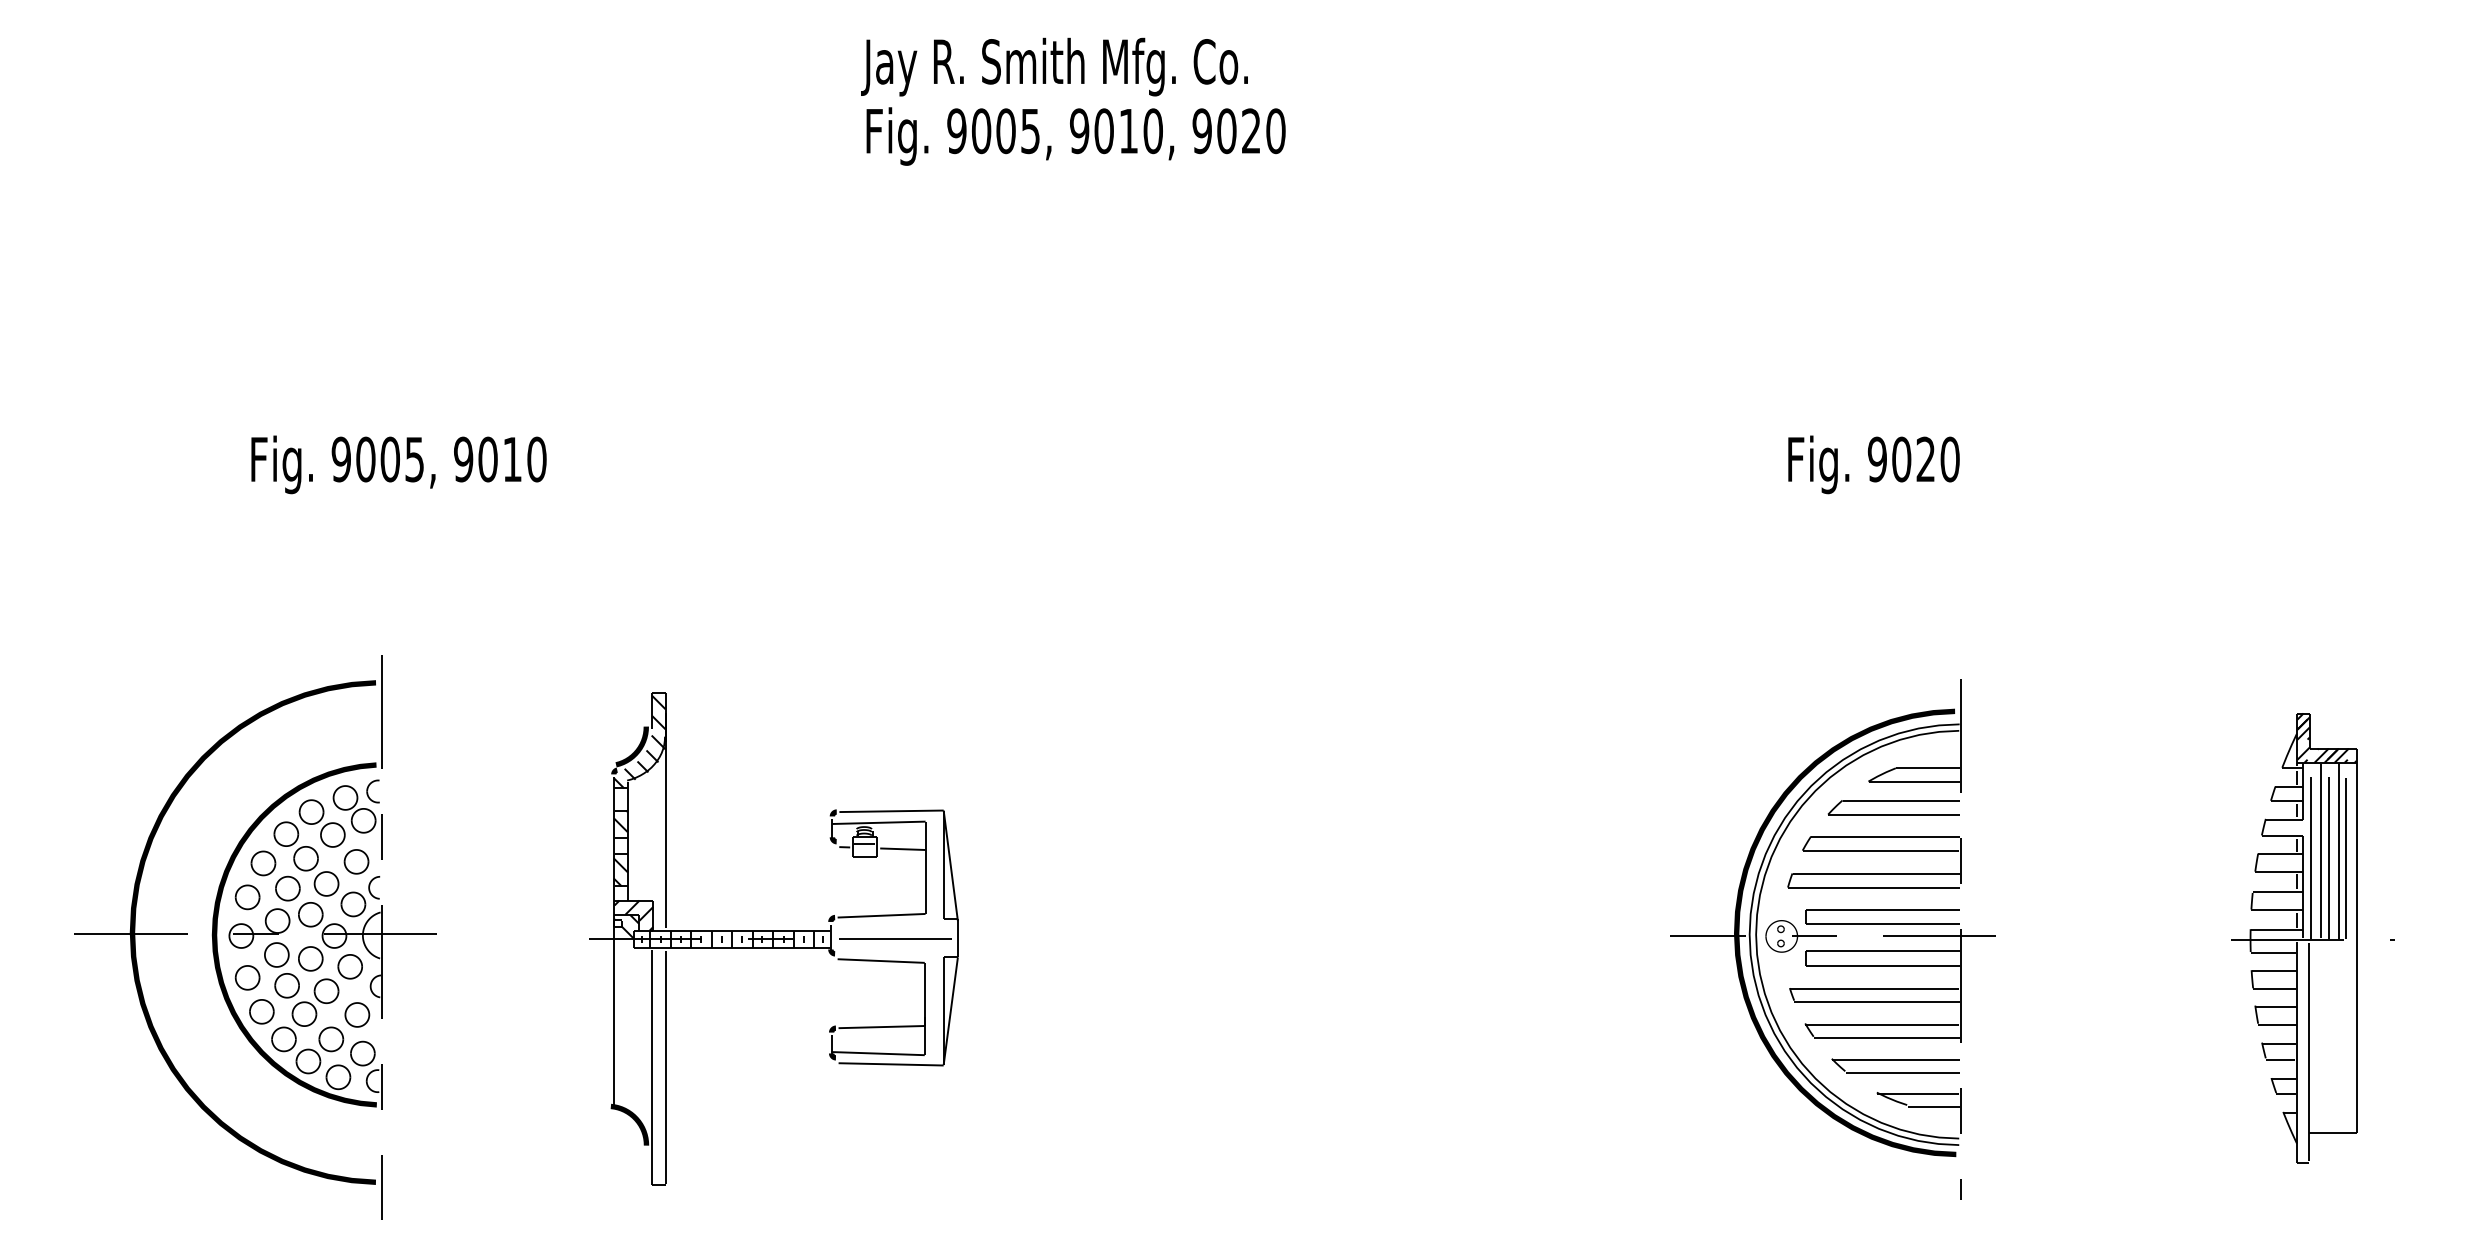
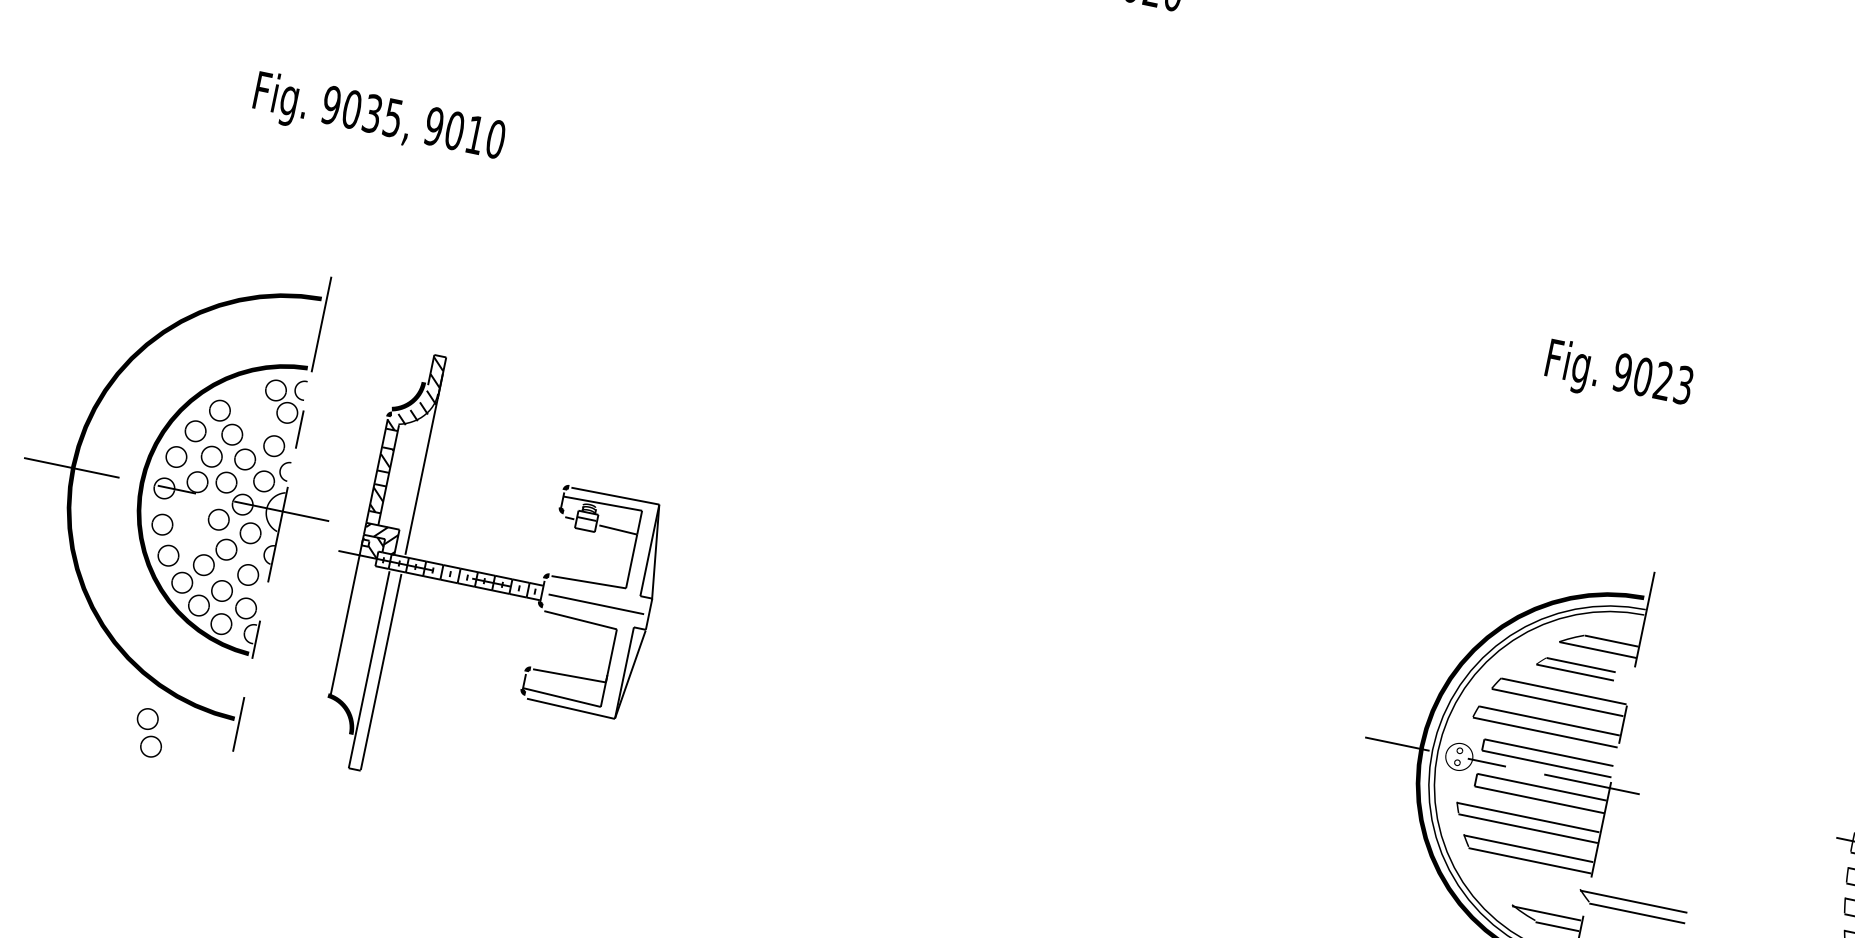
text: (389, 459) -> (371, 113), 9005, -> 9035,
text: (1949, 459) -> (1683, 385), 9020 -> 9023
part: (1893, 807) -> (1575, 668), size x0.7
part: (321, 823) -> (251, 407), removed
part: (773, 938) -> (493, 582), moved
part: (281, 970) -> (148, 732), moved
part: (1895, 1065) -> (1632, 905), moved

